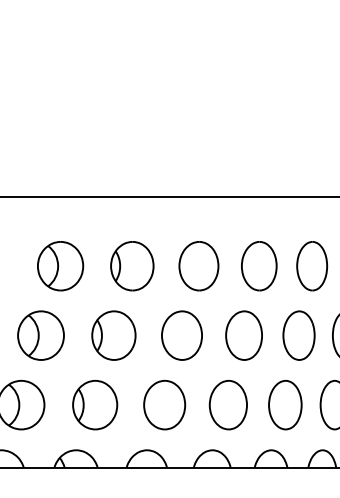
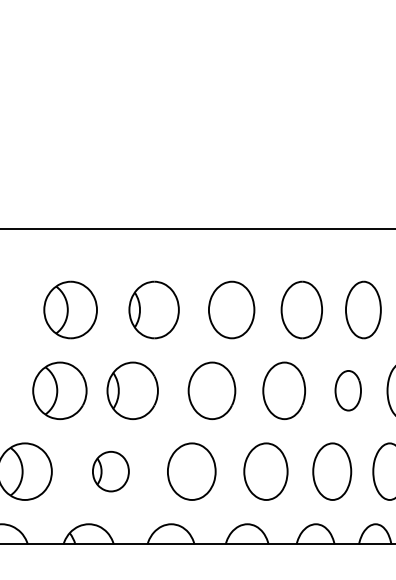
part: (40, 335) -> (59, 390), moved
part: (299, 335) -> (348, 390), size x0.7
part: (94, 404) -> (110, 471), size x0.7

